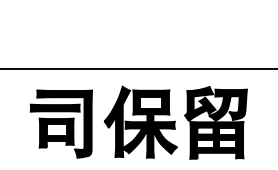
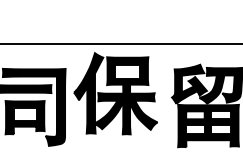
part: (140, 121) -> (115, 92), moved

